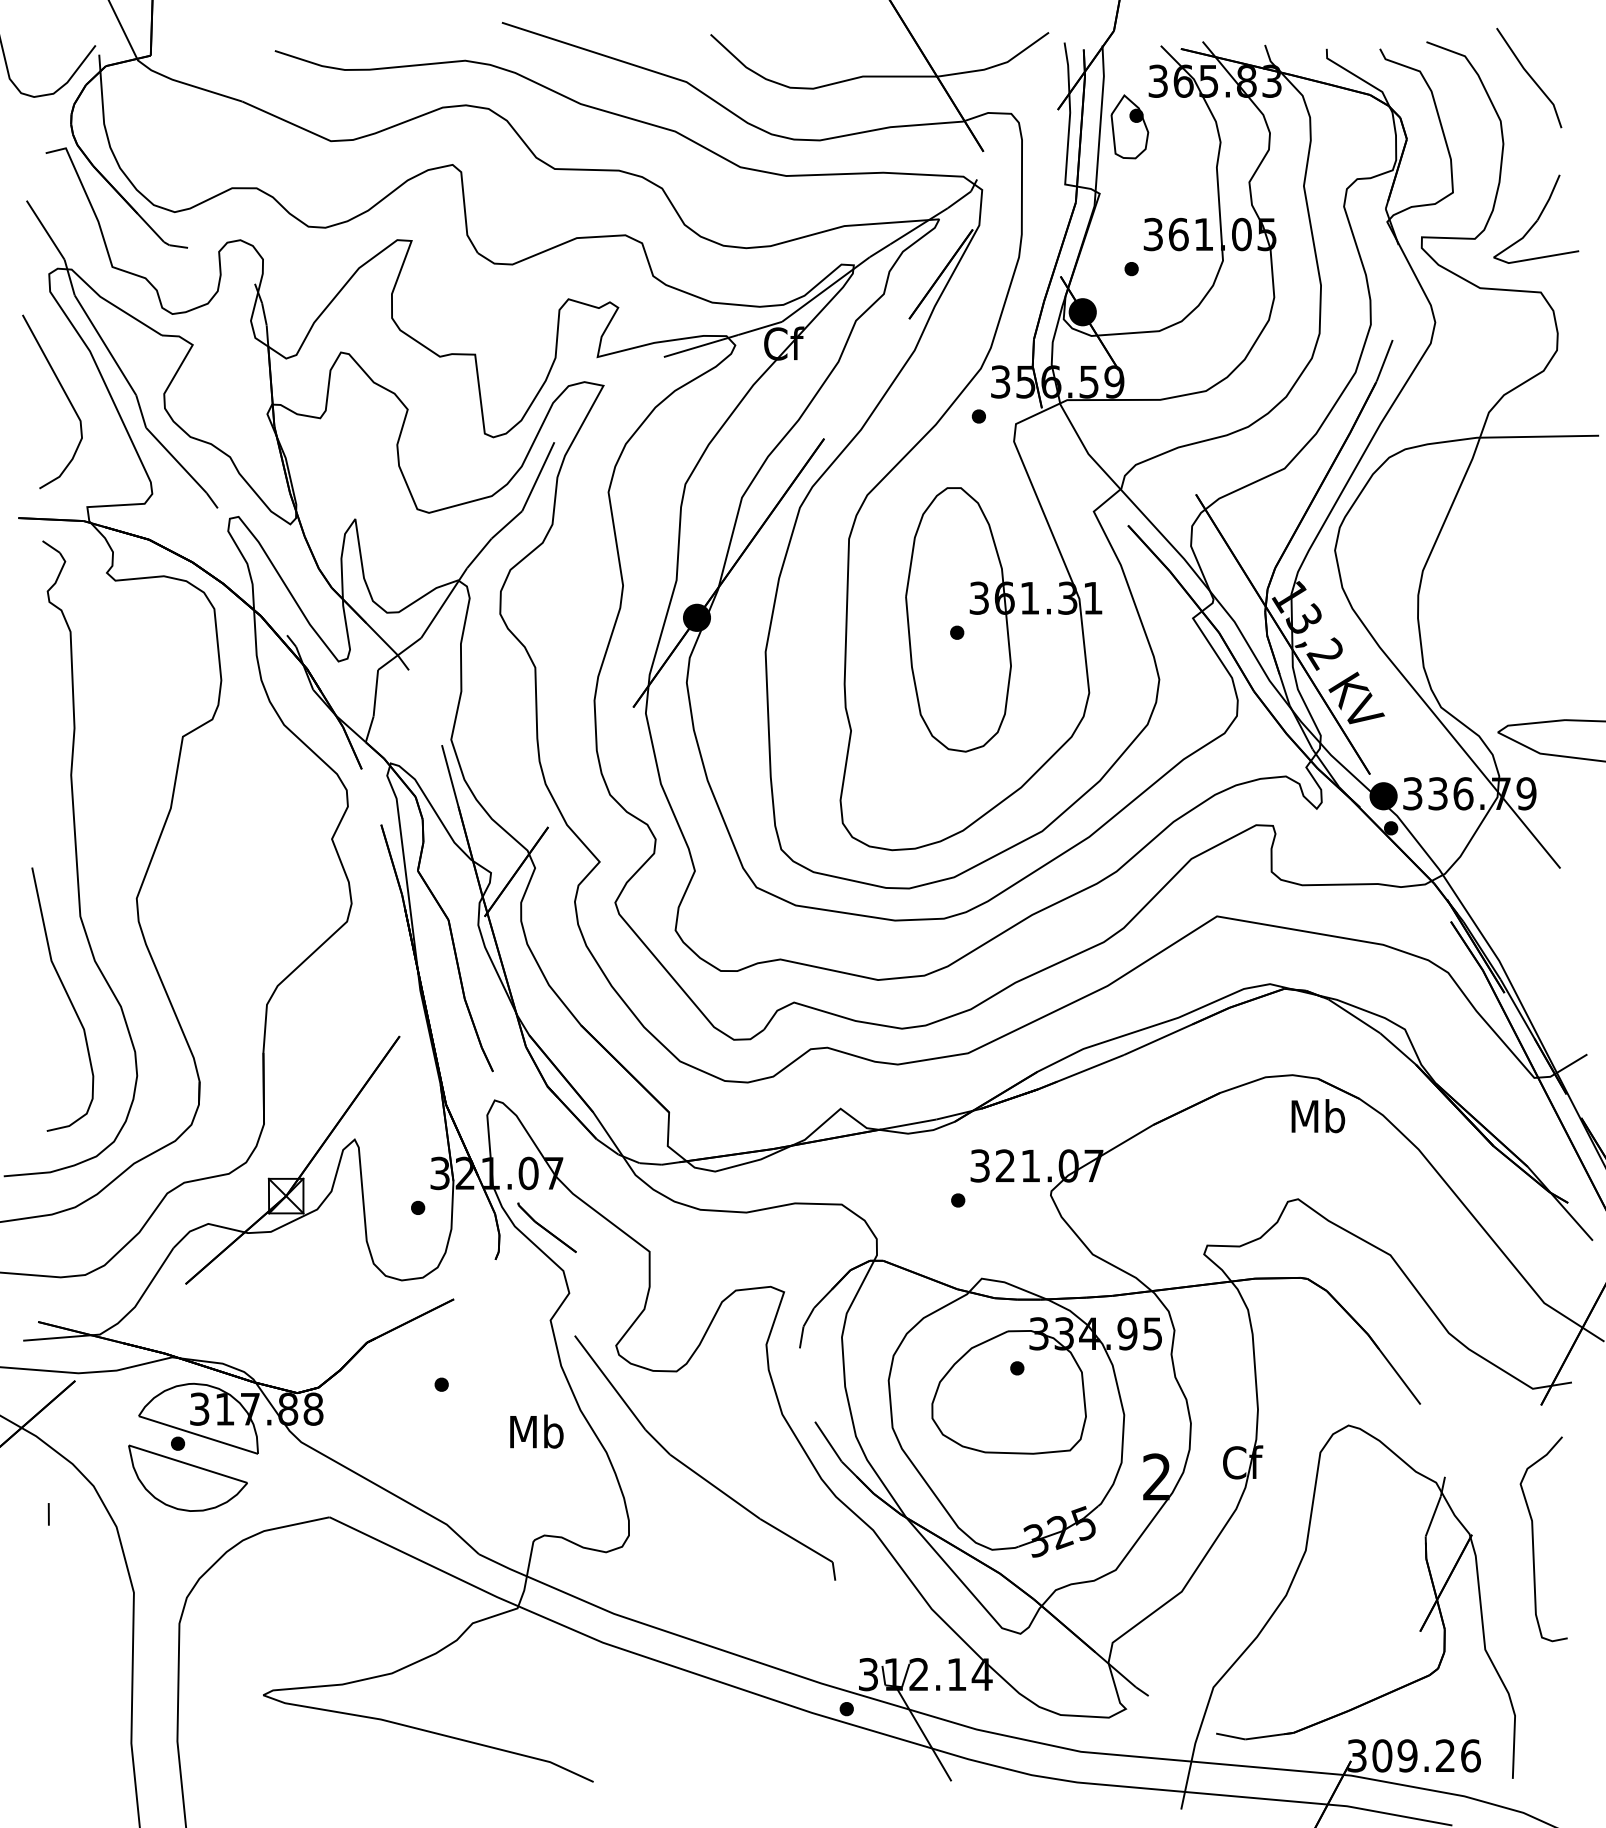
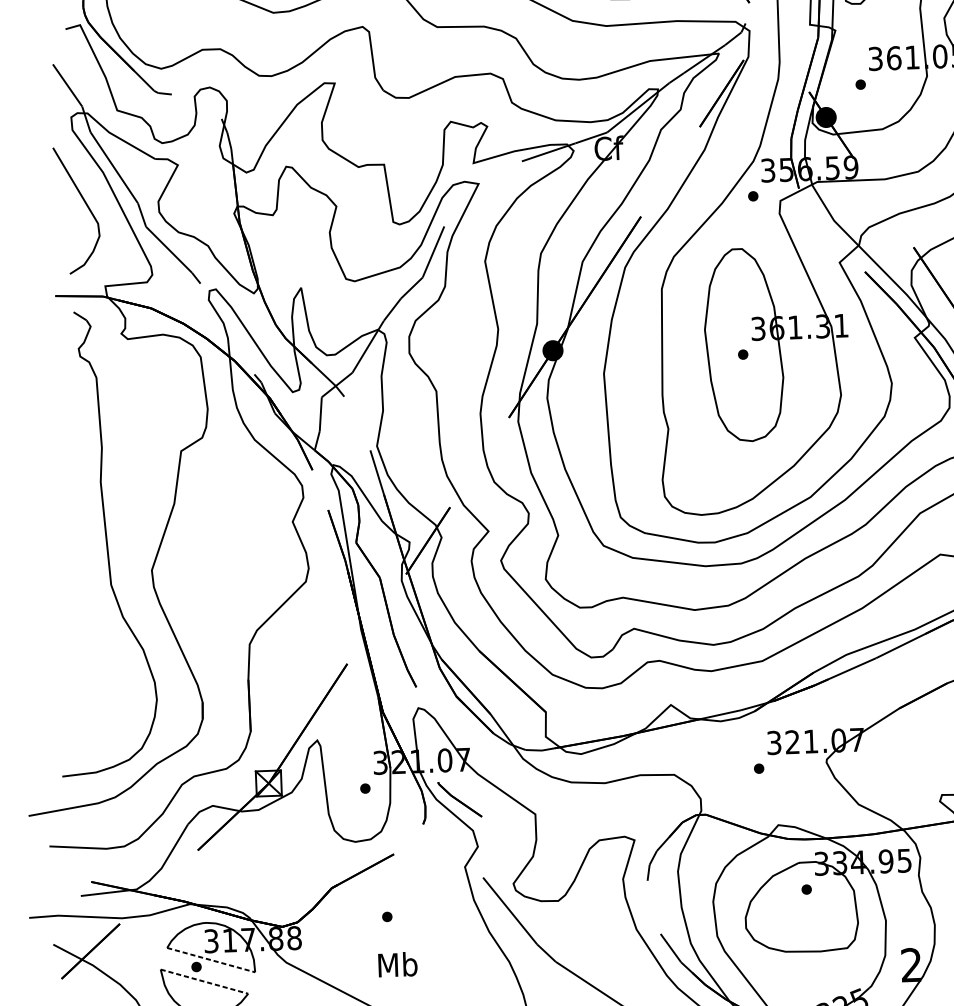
curve: (67, 997) -> (103, 644), removed
text: (536, 1431) -> (397, 964), moved
line: (198, 1435) -> (211, 960), solid -> dashed
line: (188, 1464) -> (204, 981), solid -> dashed

